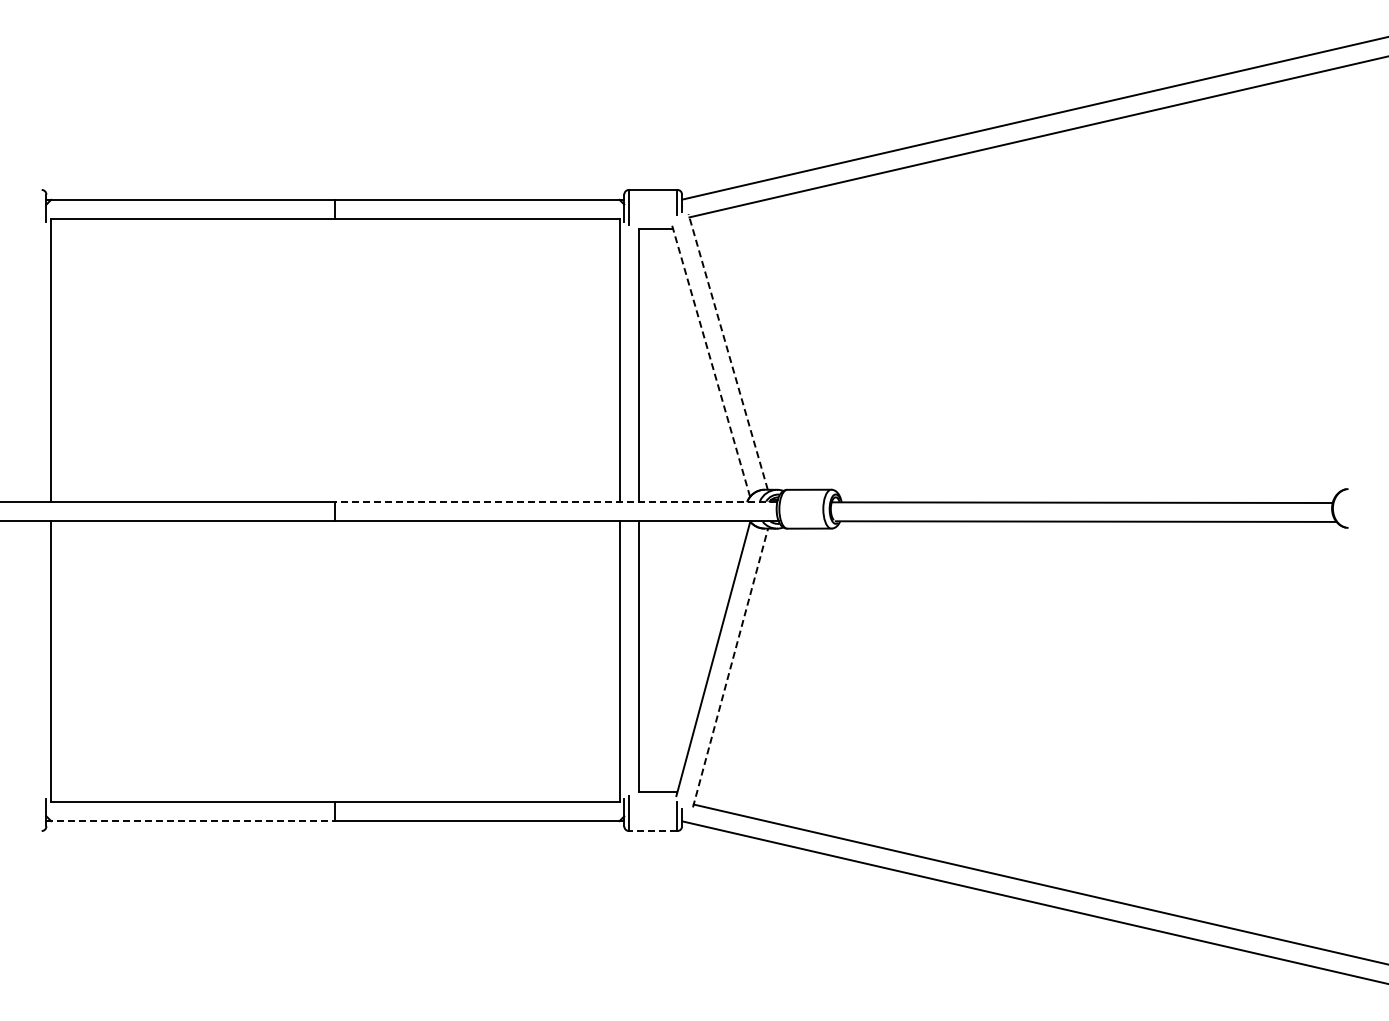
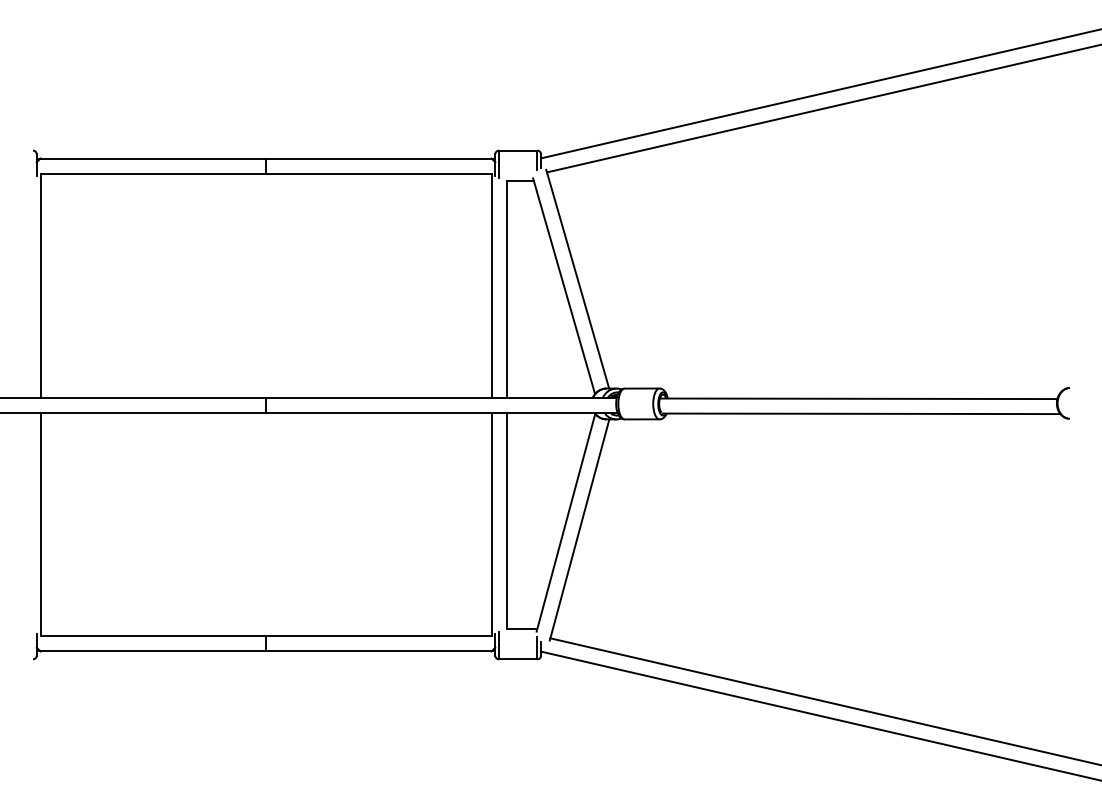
line: (728, 351) -> (577, 278), dashed -> solid
line: (710, 360) -> (563, 285), dashed -> solid
line: (555, 502) -> (440, 398), dashed -> solid
line: (730, 667) -> (579, 529), dashed -> solid
line: (191, 821) -> (151, 651), dashed -> solid
line: (652, 831) -> (517, 659), dashed -> solid

